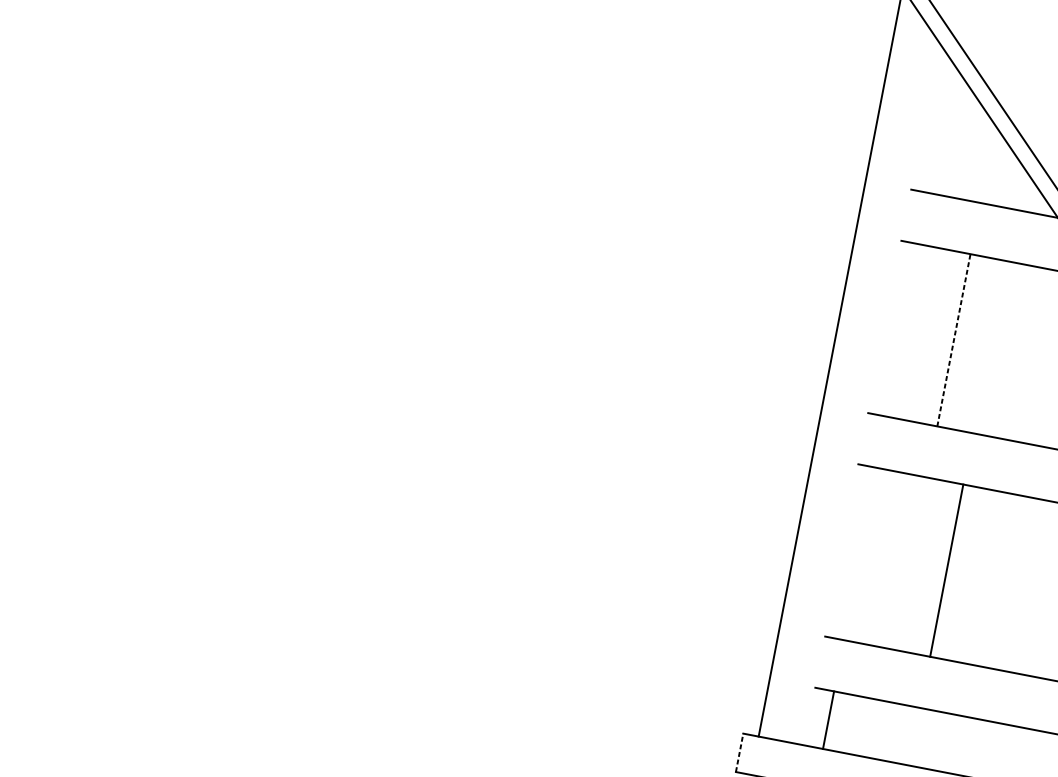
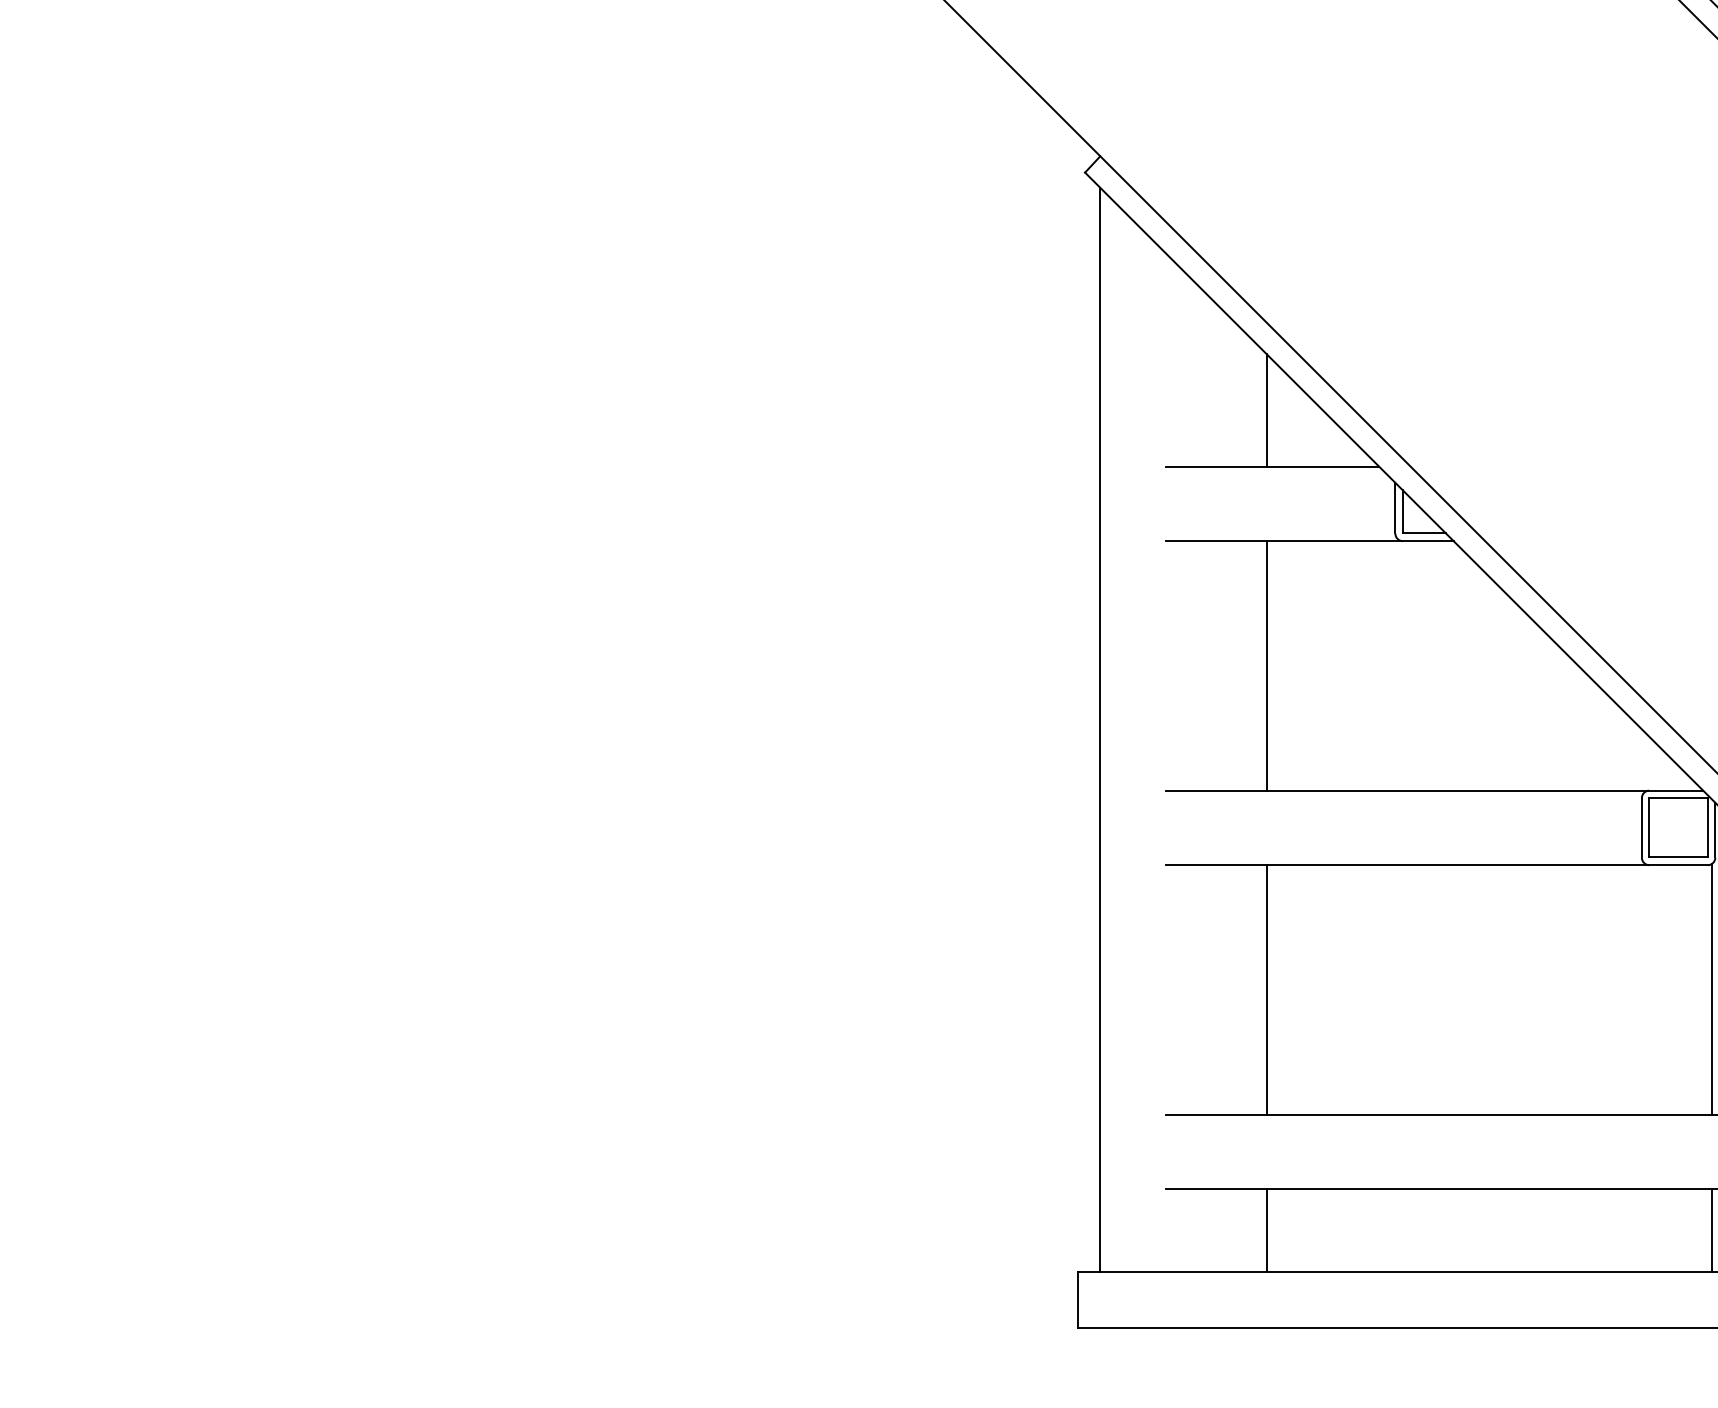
line: (987, 164) -> (1266, 410), added
line: (953, 340) -> (1266, 665), dashed -> solid
line: (946, 570) -> (1266, 989), moved
line: (828, 720) -> (1266, 1230), moved
line: (739, 753) -> (1078, 1300), dashed -> solid

